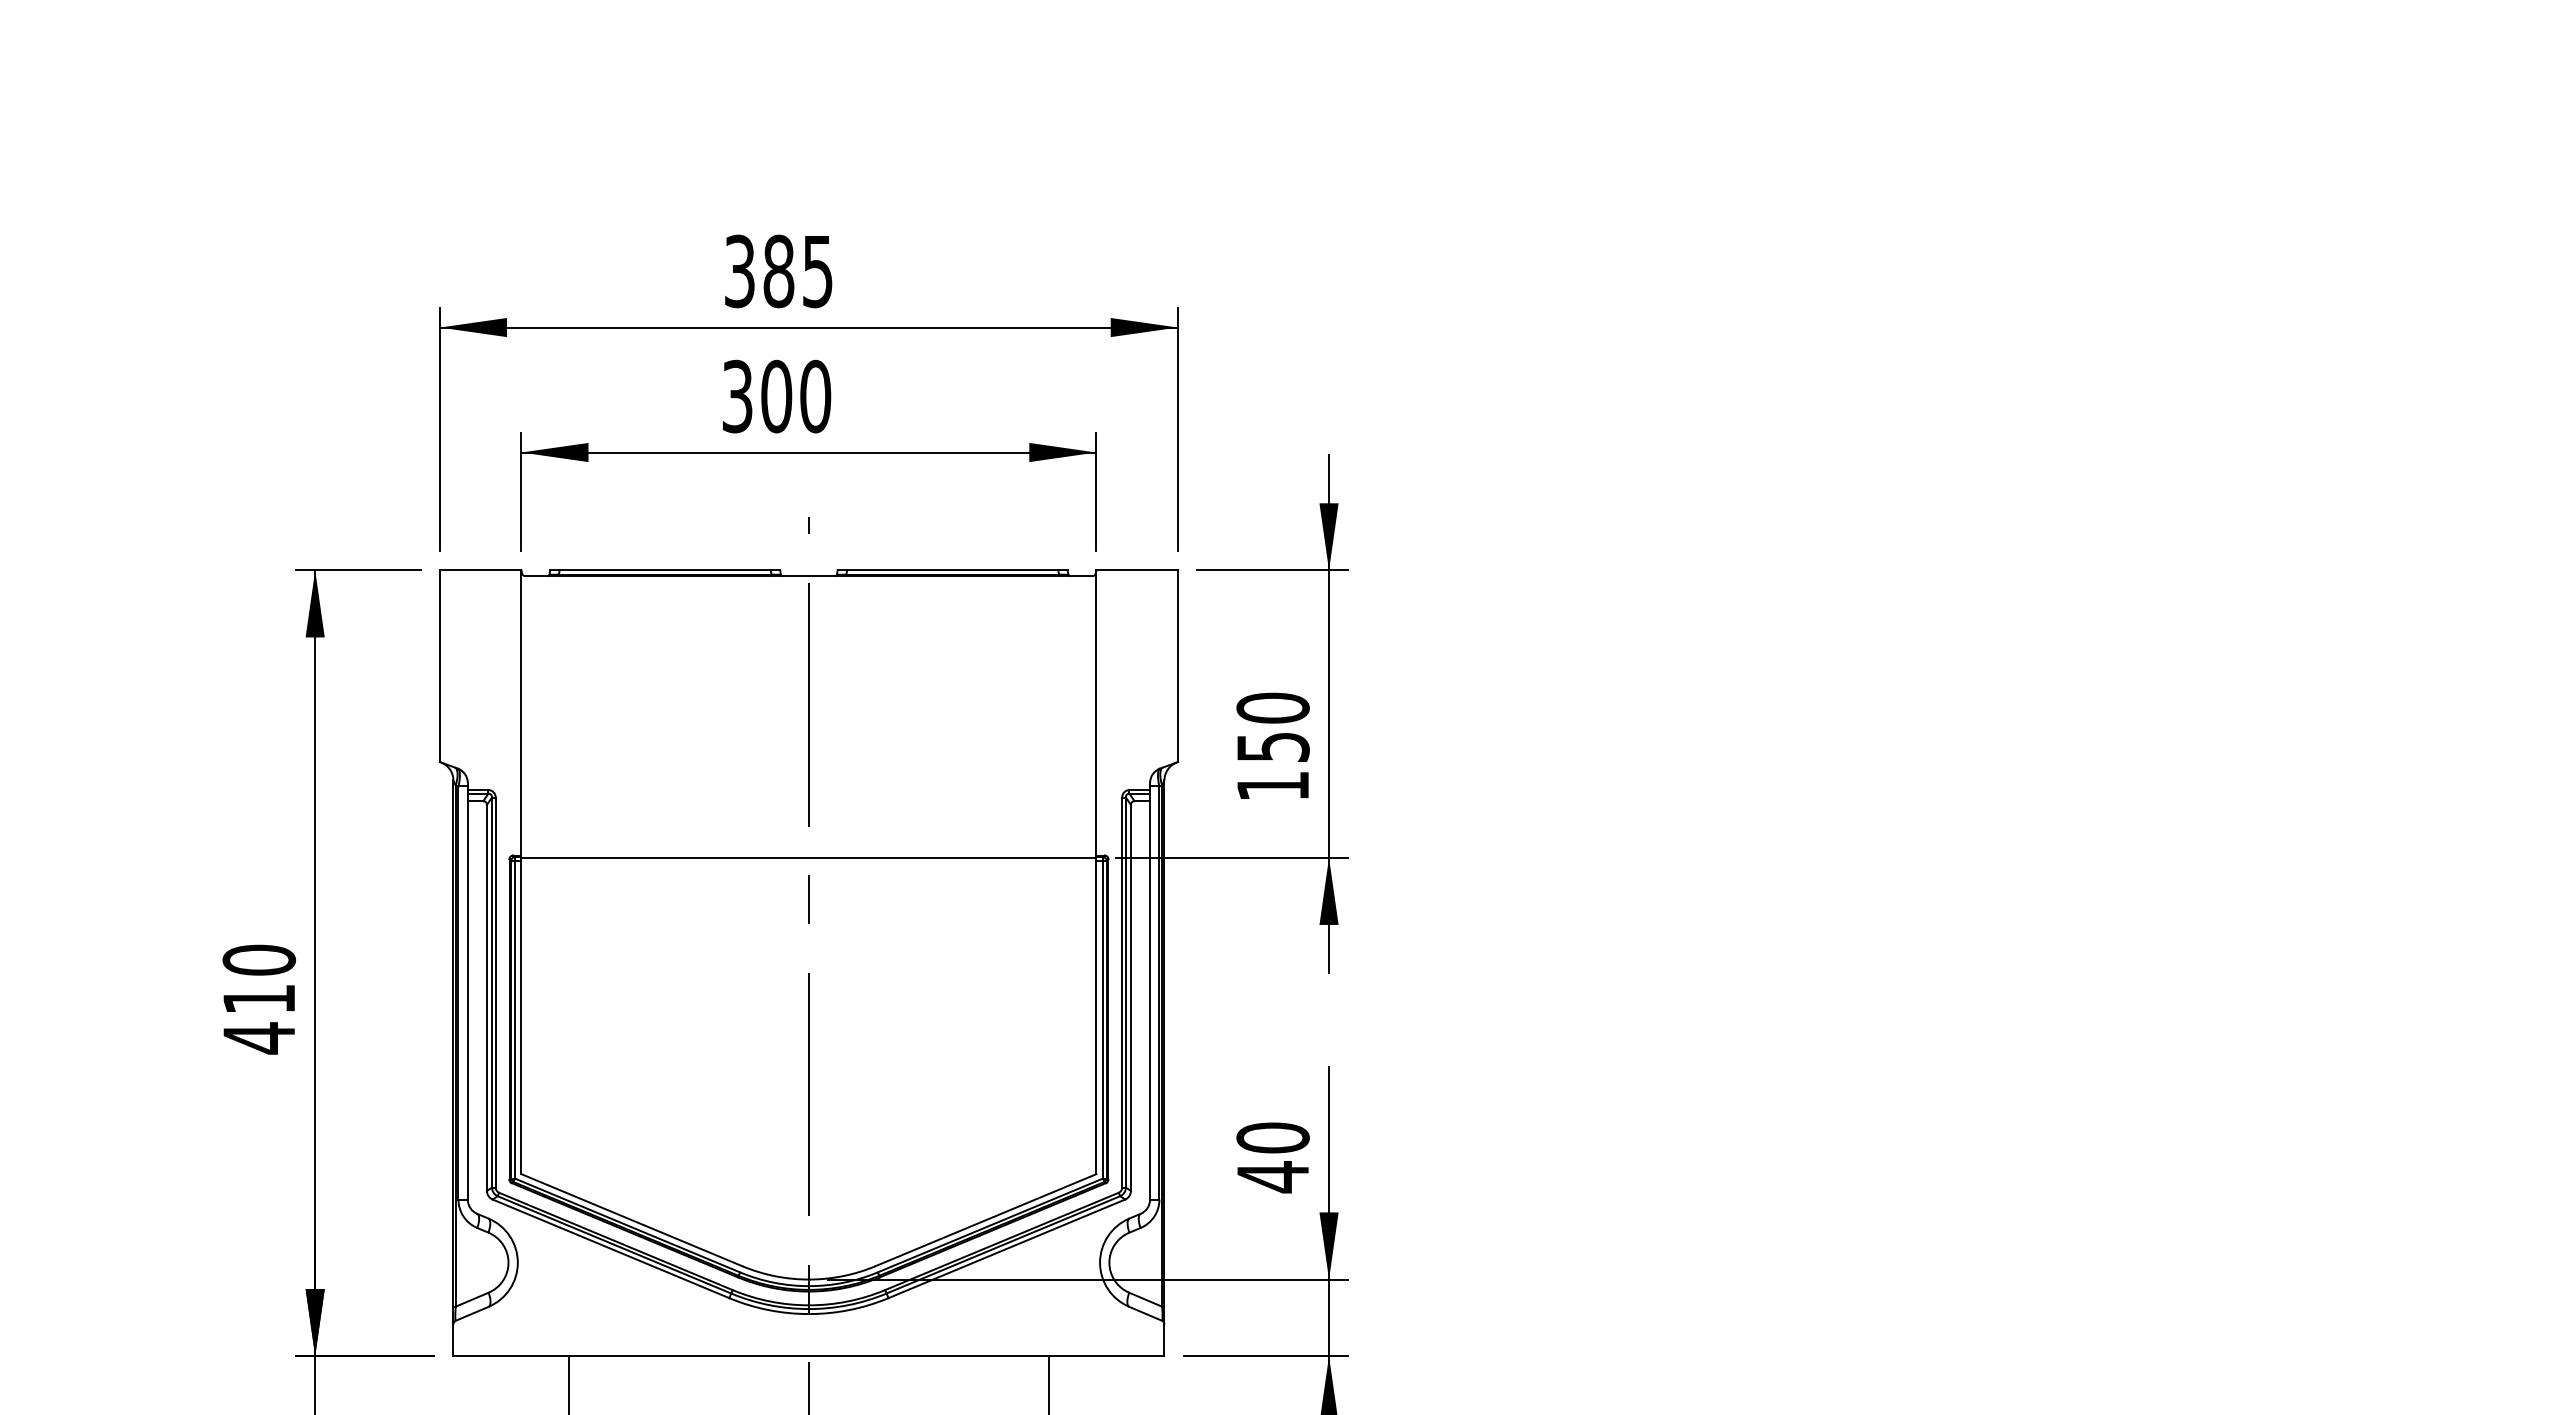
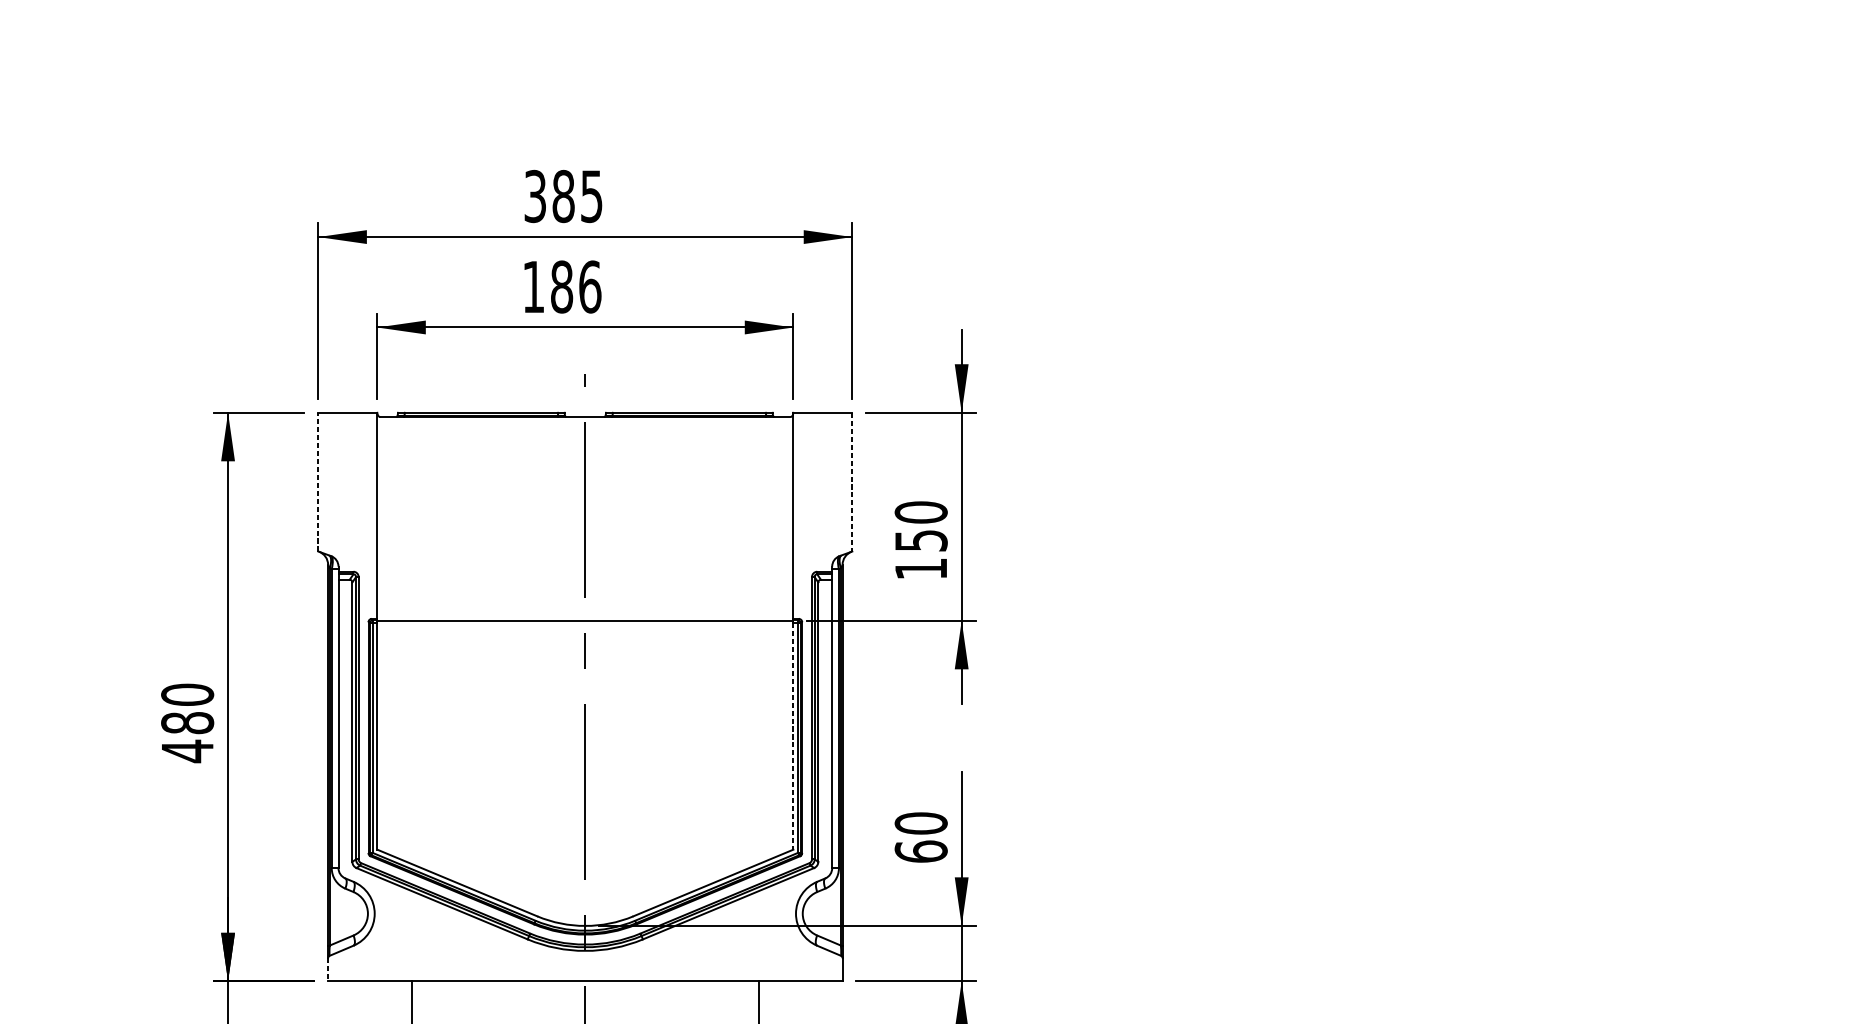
text: (777, 396) -> (562, 286), 300 -> 186
line: (440, 666) -> (318, 482), solid -> dashed
line: (1177, 666) -> (852, 482), solid -> dashed
text: (259, 999) -> (187, 723), 410 -> 480
line: (1096, 1017) -> (793, 736), solid -> dashed
text: (1272, 1177) -> (920, 852), 40 -> 60
line: (453, 1340) -> (328, 970), solid -> dashed

